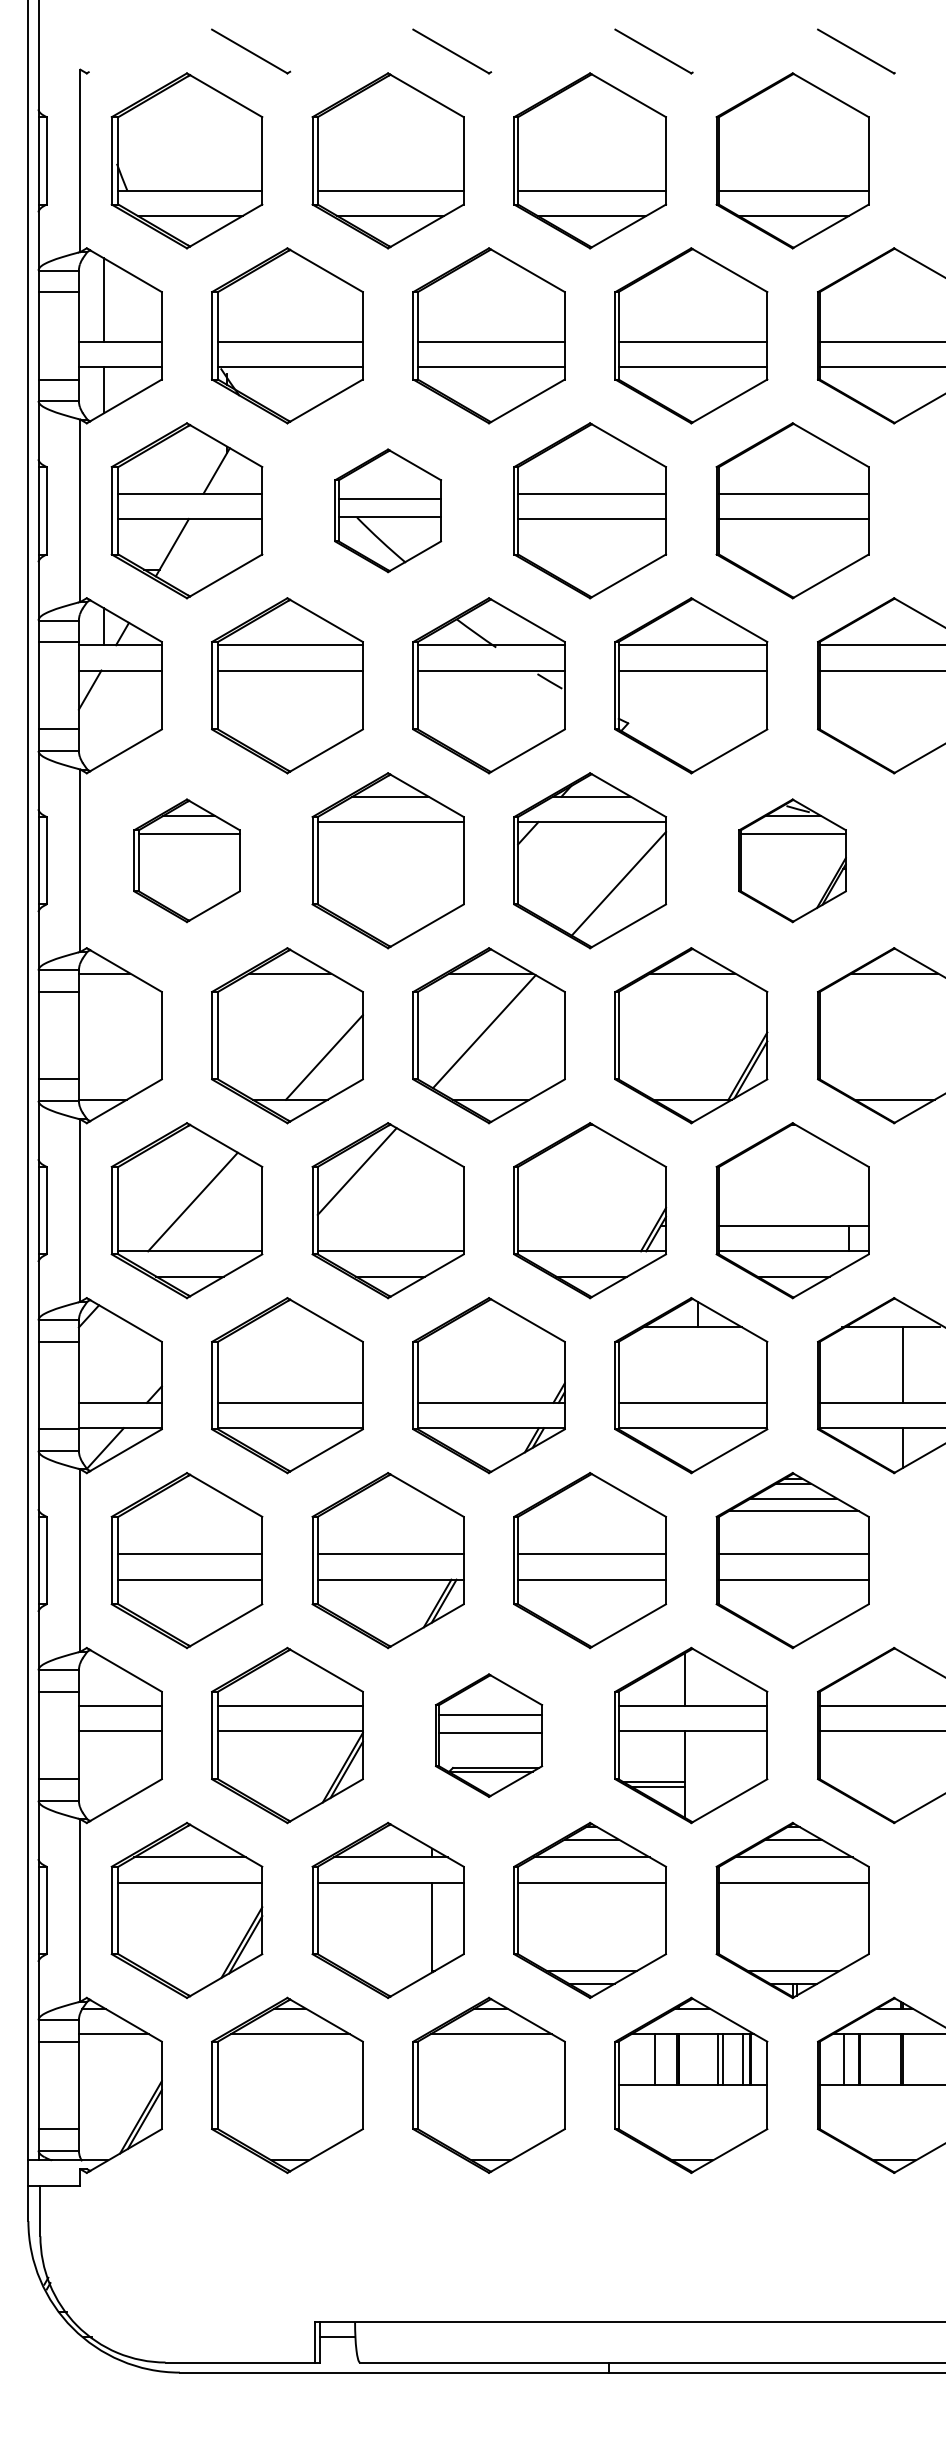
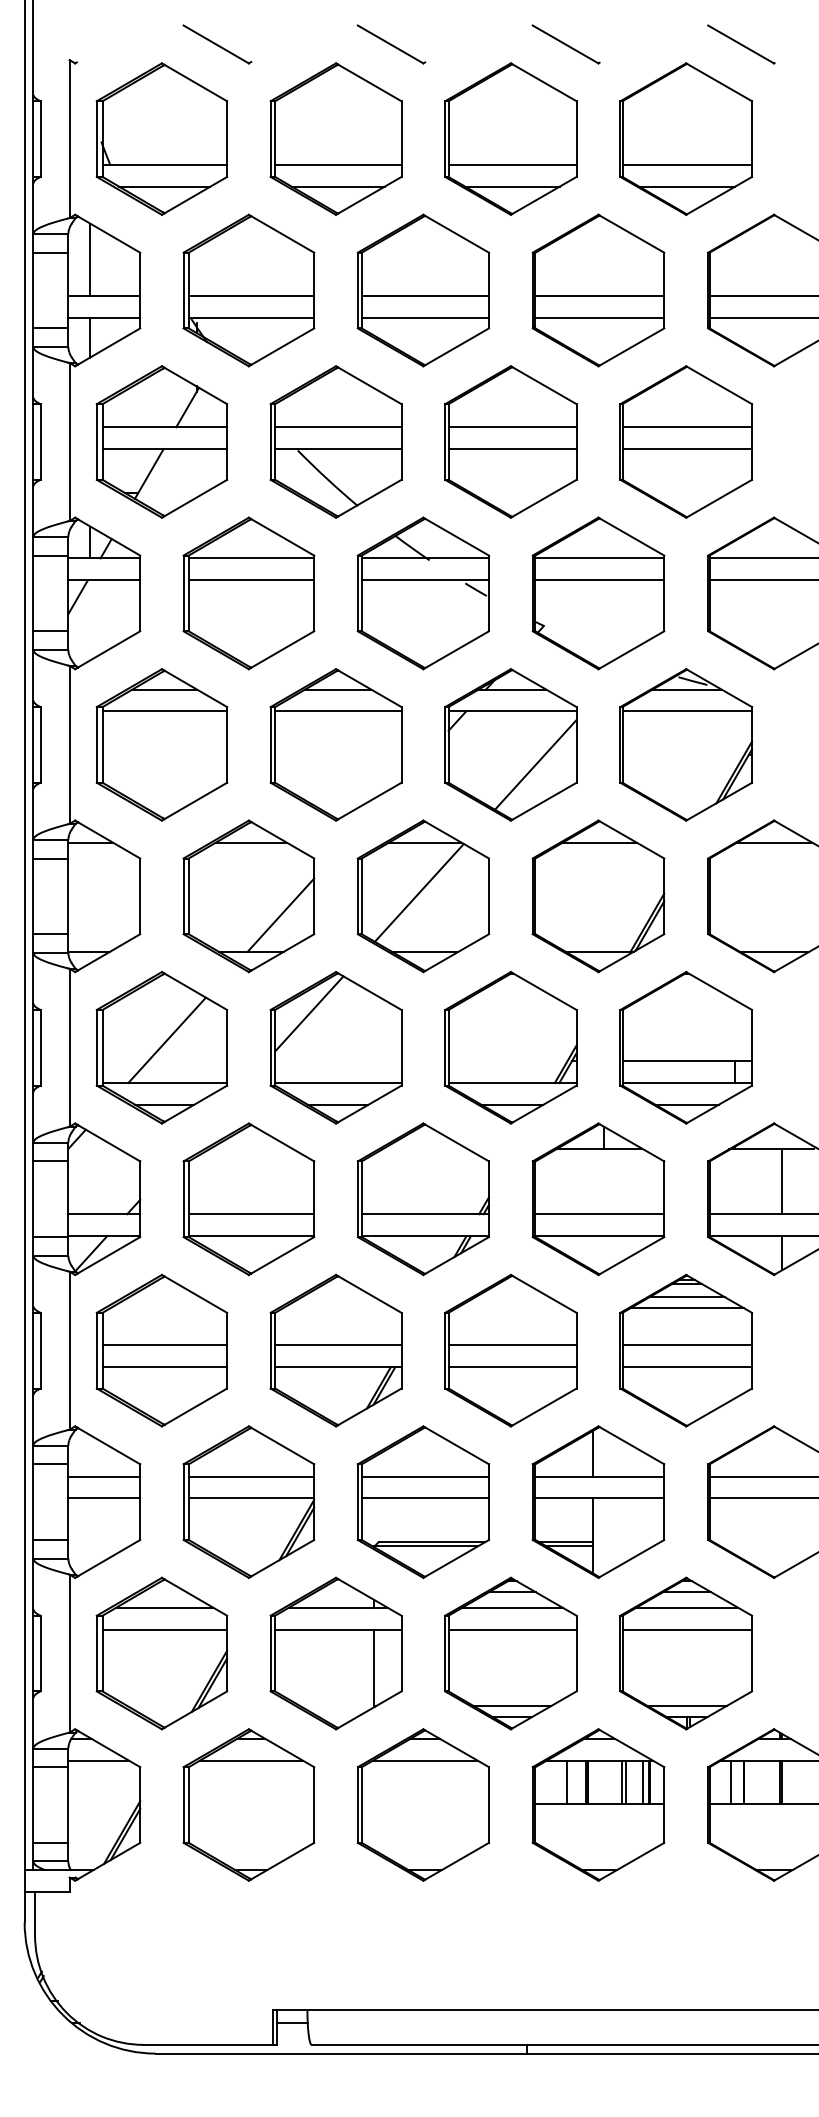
part: (387, 510) -> (335, 441), size x1.43
part: (186, 860) -> (161, 744), size x1.43
part: (792, 860) -> (686, 744), size x1.43
part: (488, 1735) -> (422, 1502), size x1.43

